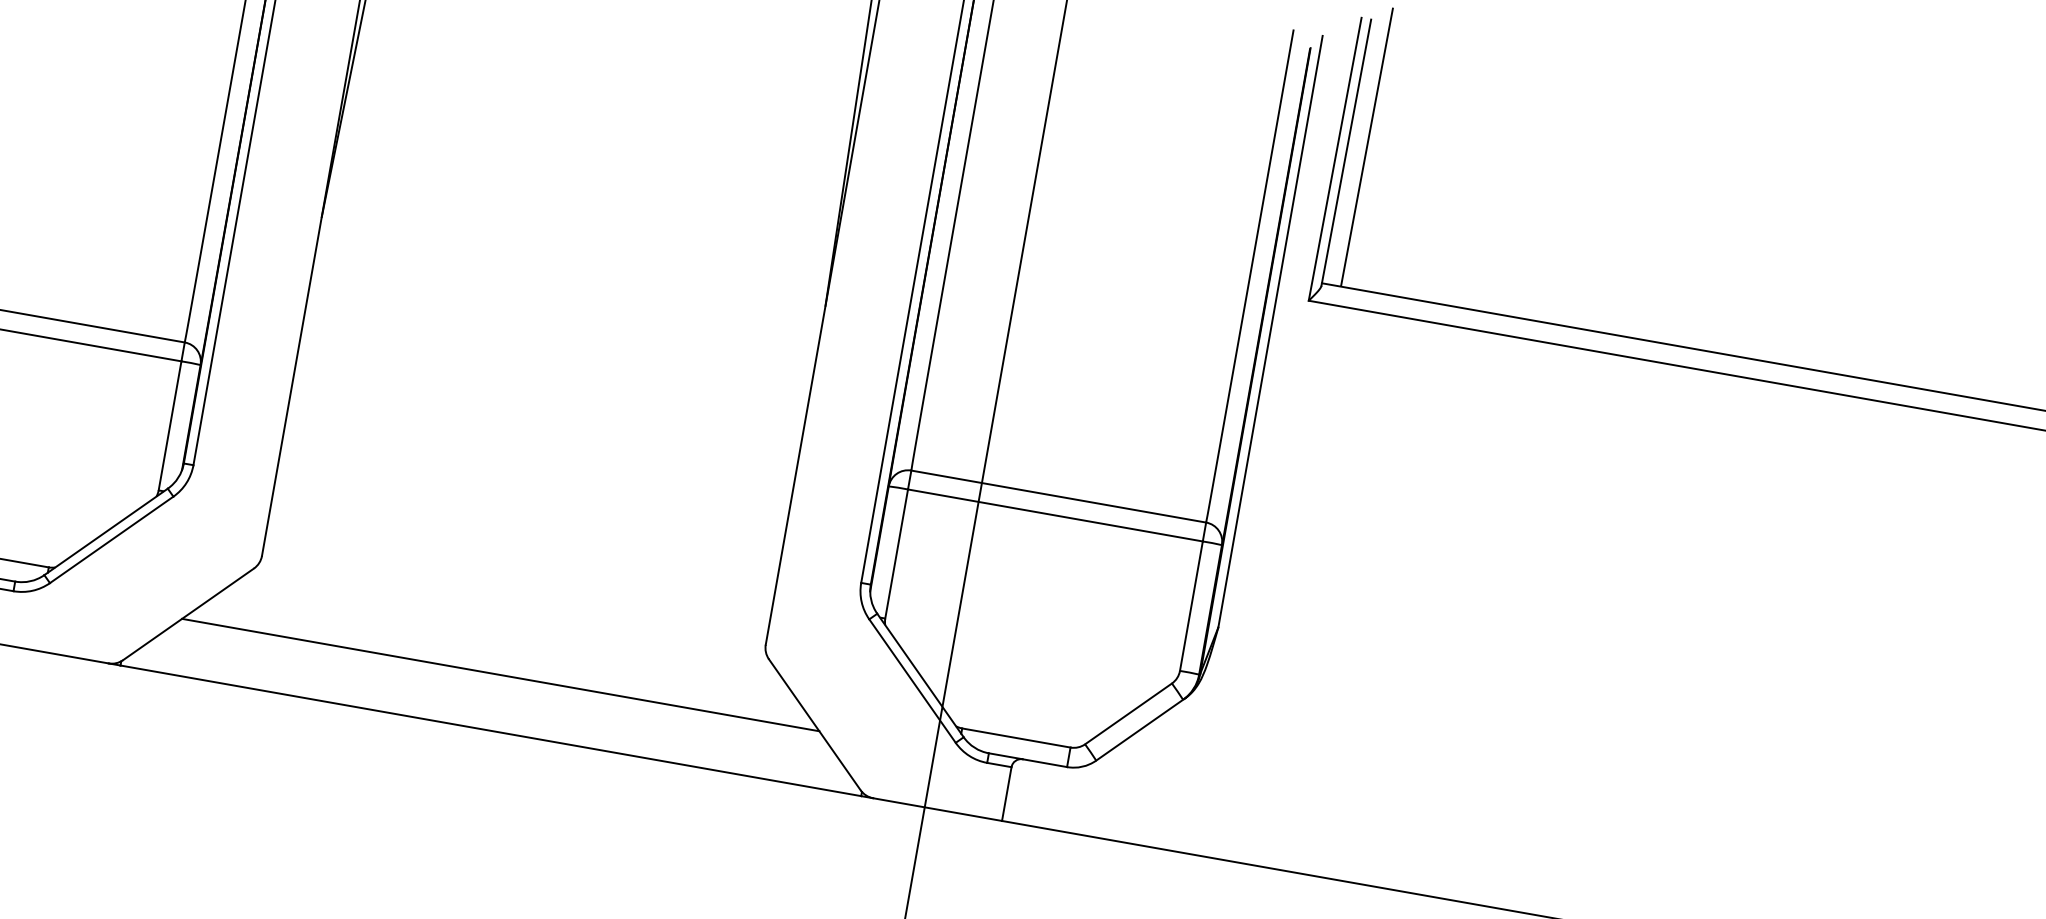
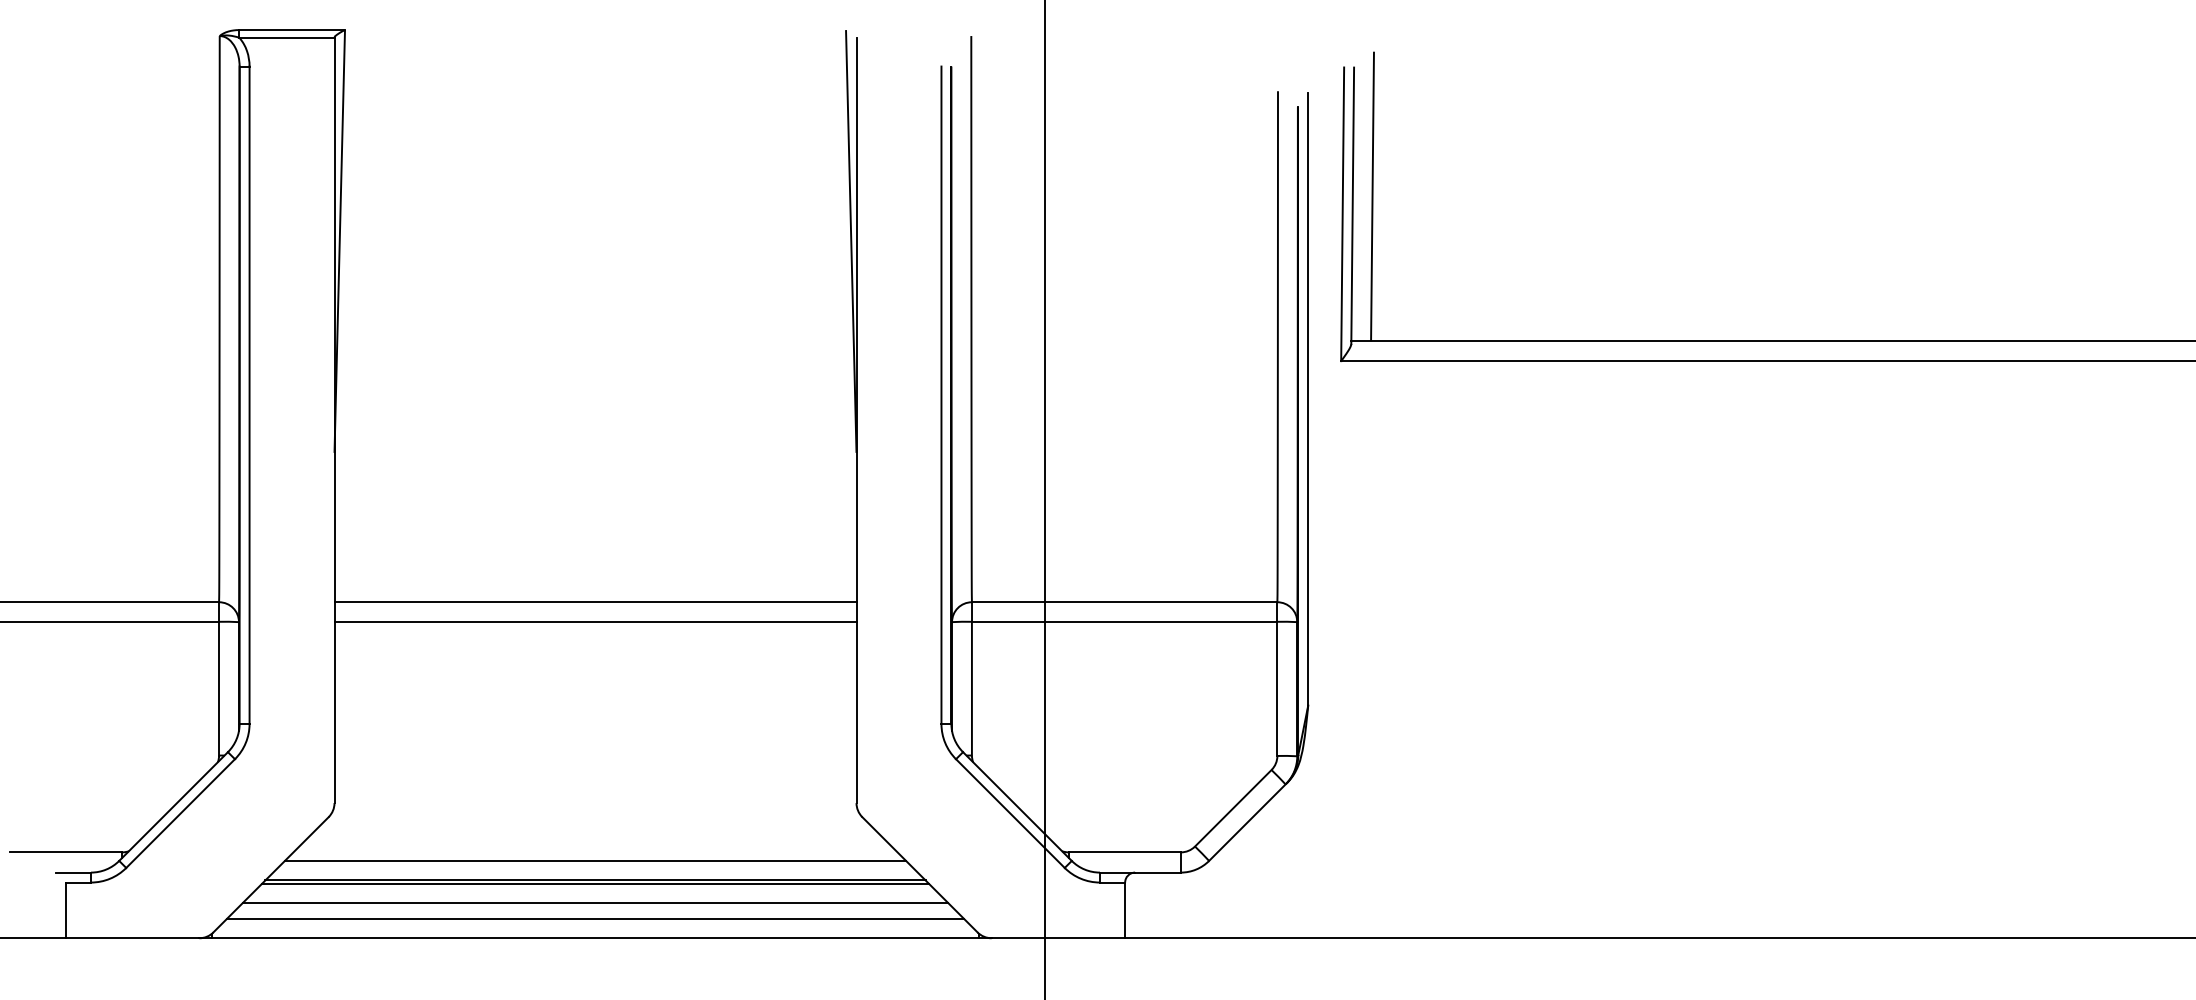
line: (548, 406) -> (595, 602), added
line: (544, 425) -> (595, 621), added
line: (504, 655) -> (595, 860), added
line: (500, 677) -> (595, 883), added
line: (496, 696) -> (595, 902), added
line: (494, 712) -> (595, 919), added

